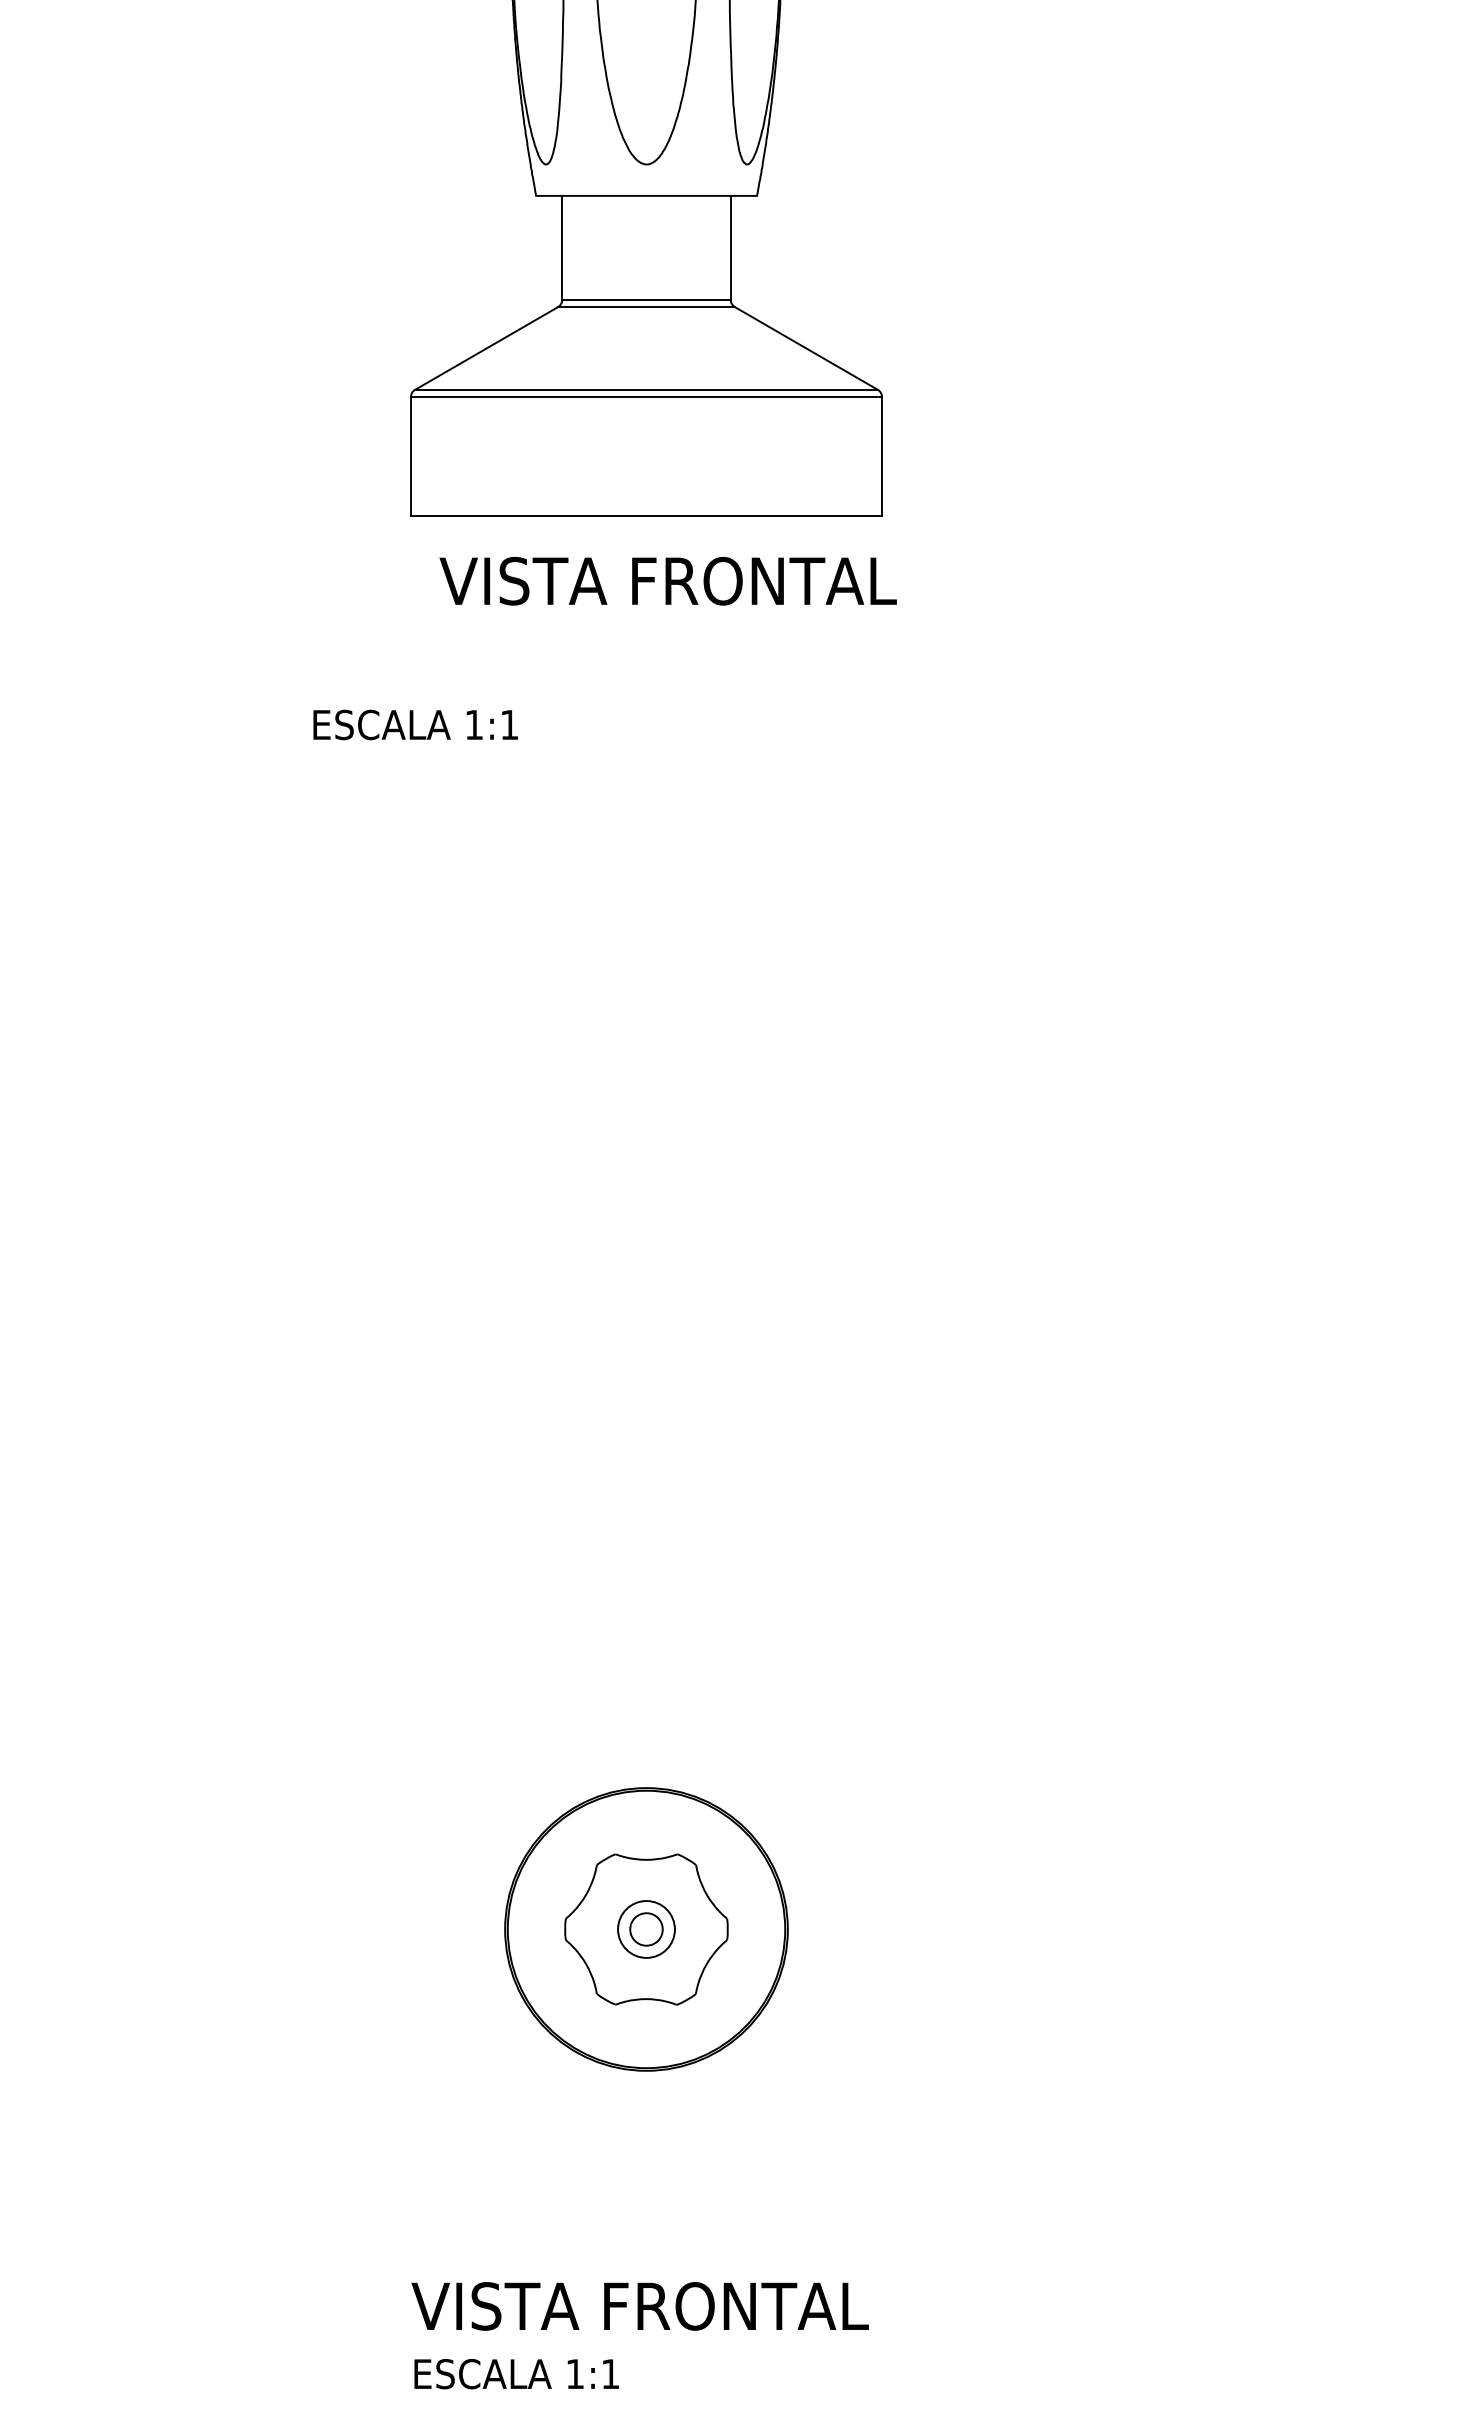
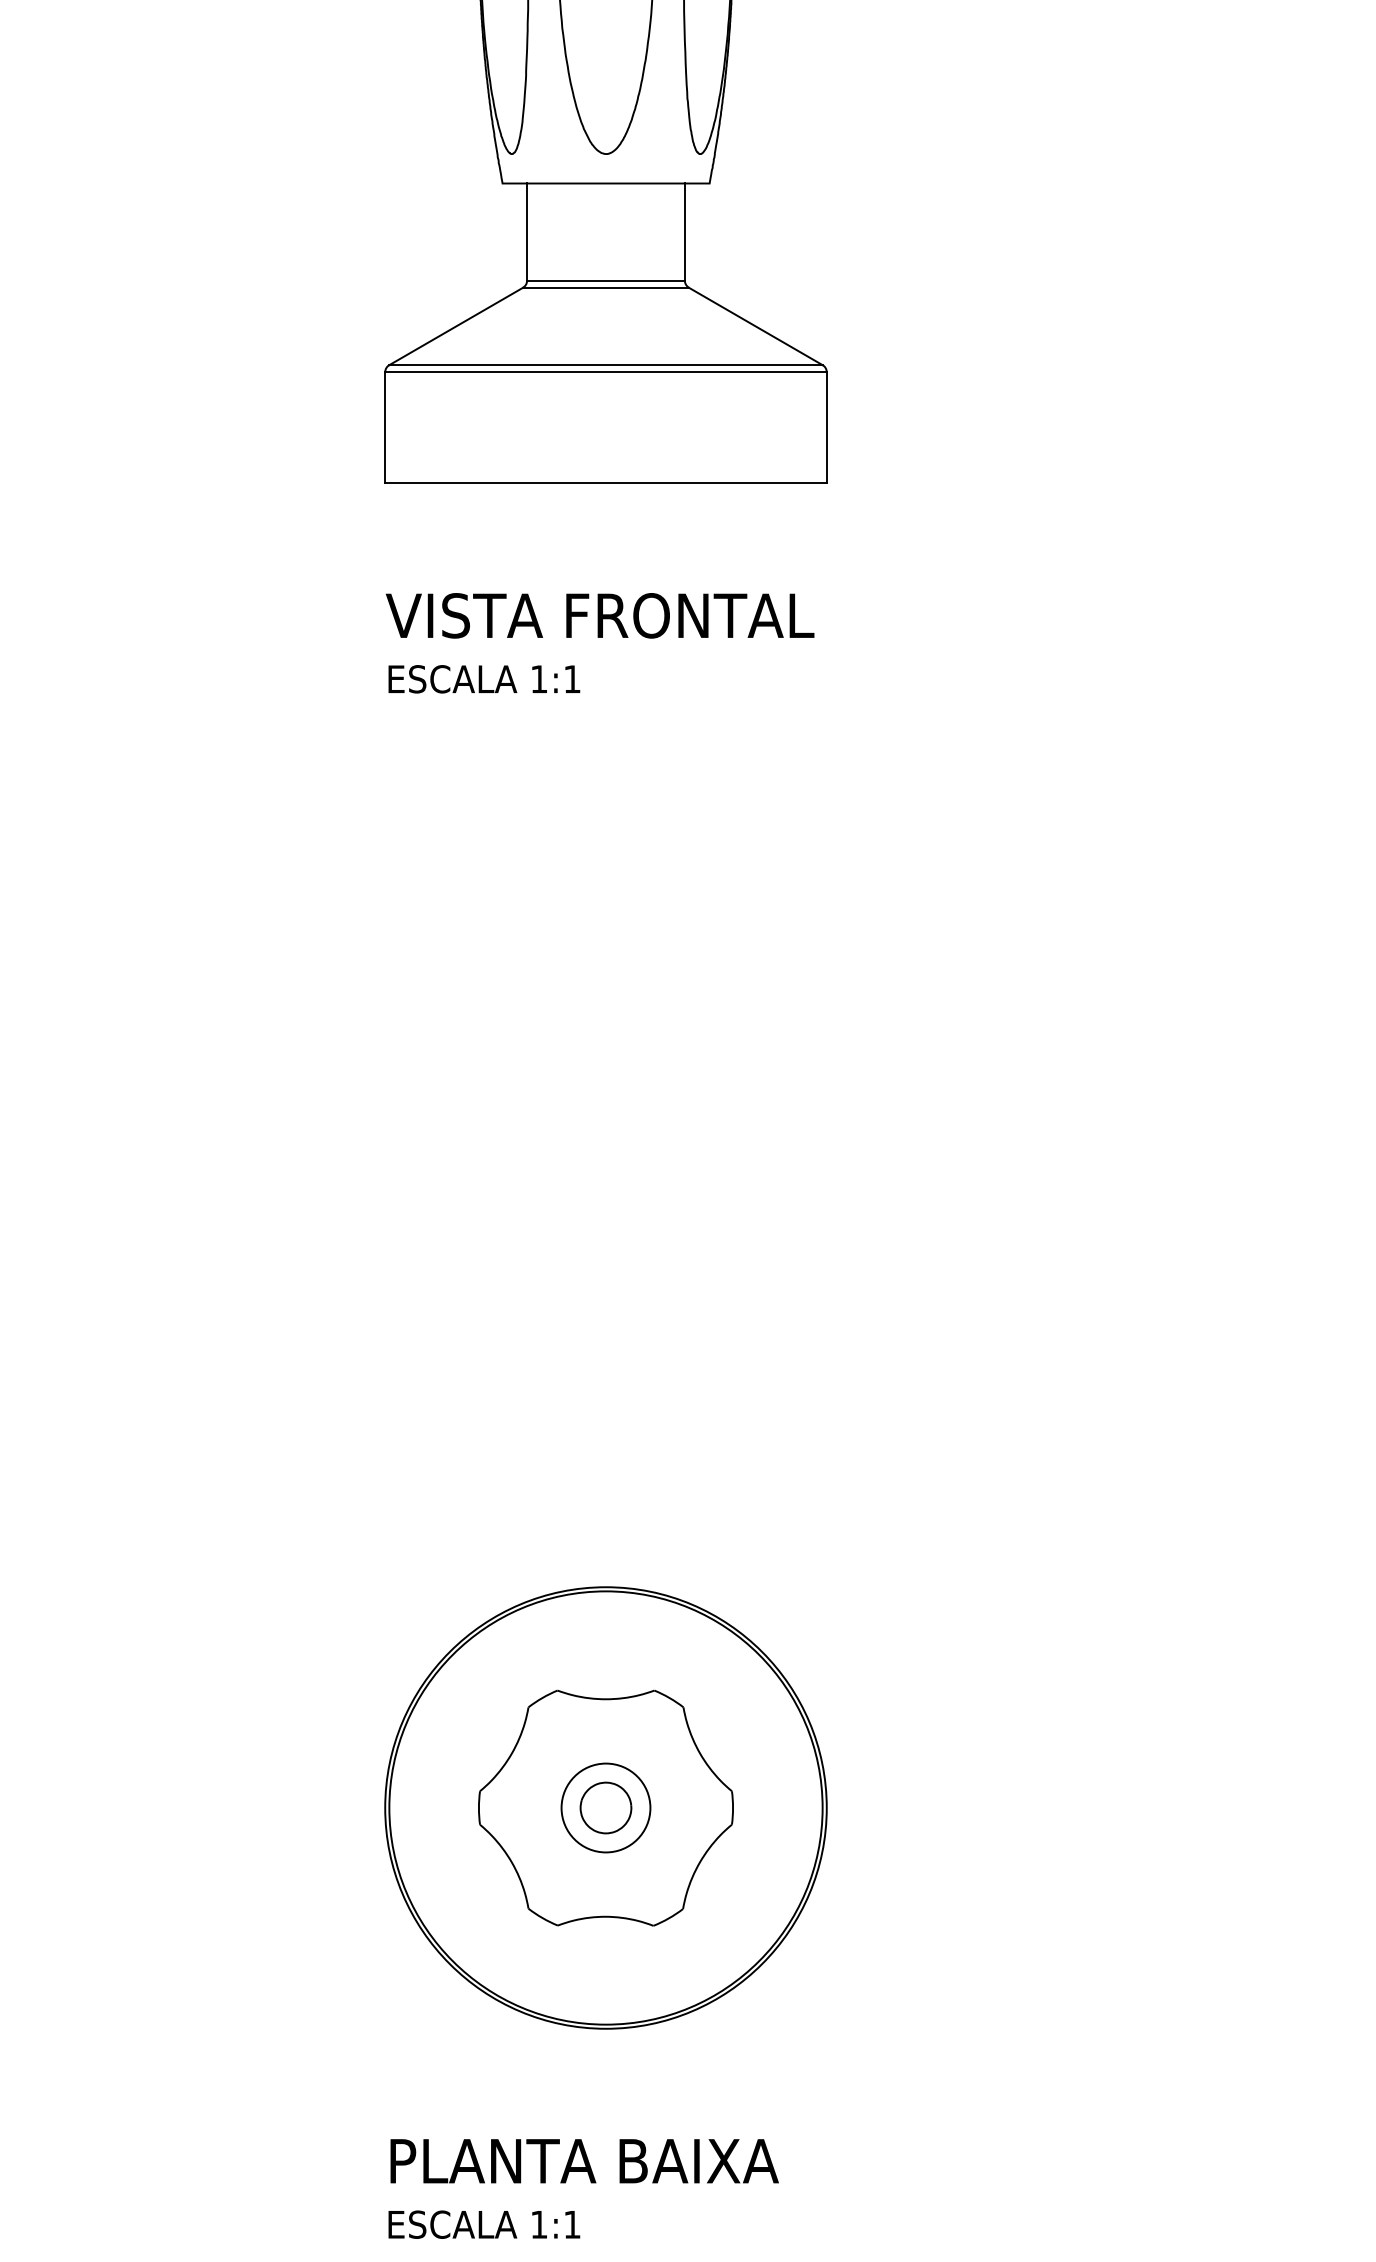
text: (667, 580) -> (599, 615), moved
text: (415, 724) -> (484, 678), moved
part: (646, 1929) -> (606, 1808), size x1.67
text: (639, 2306) -> (599, 2161), VISTA FRONTAL -> PLANTA BAIXA

